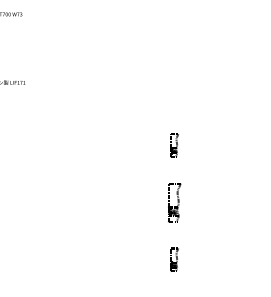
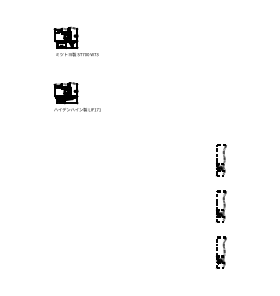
part: (174, 145) -> (221, 160), size x1.67
part: (174, 259) -> (221, 252), size x1.67

